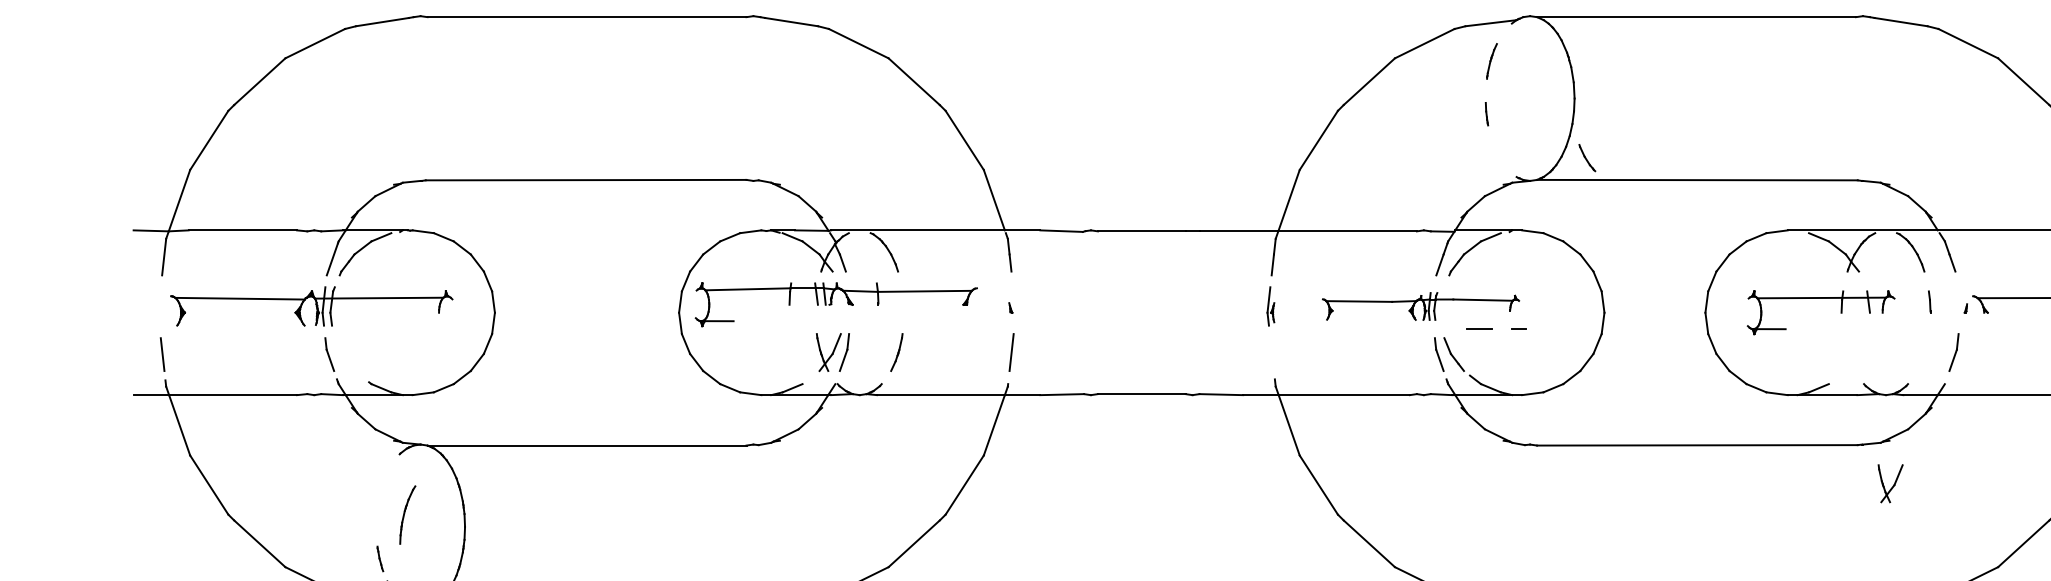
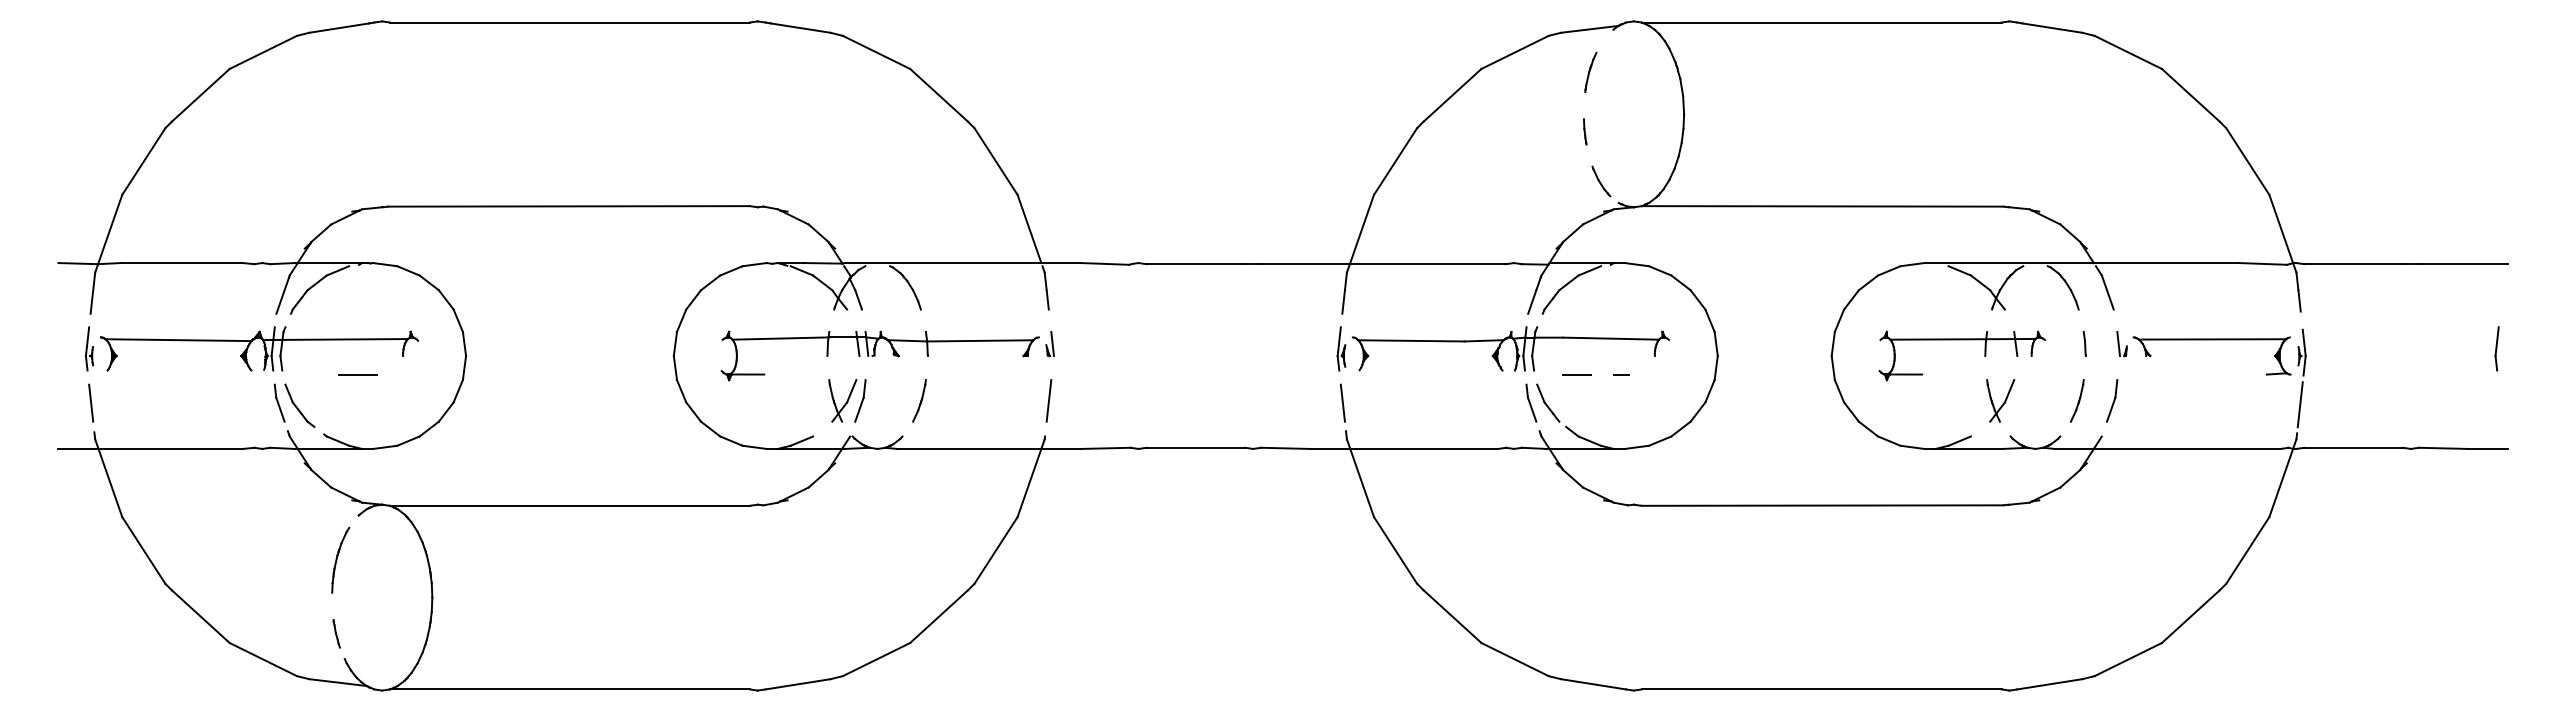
part: (1587, 158) -> (1601, 181), moved
line: (1014, 301) -> (1052, 343), added
line: (1959, 301) -> (2118, 343), added
part: (835, 304) -> (879, 355), moved
part: (161, 306) -> (89, 348), added
part: (1420, 306) -> (1510, 348), size x1.43
line: (398, 329) -> (357, 374), added
part: (1923, 352) -> (2077, 400), added
line: (1271, 353) -> (1342, 402), added
part: (347, 356) -> (299, 405), added
part: (1890, 483) -> (2000, 400), moved
part: (407, 514) -> (340, 559), moved

